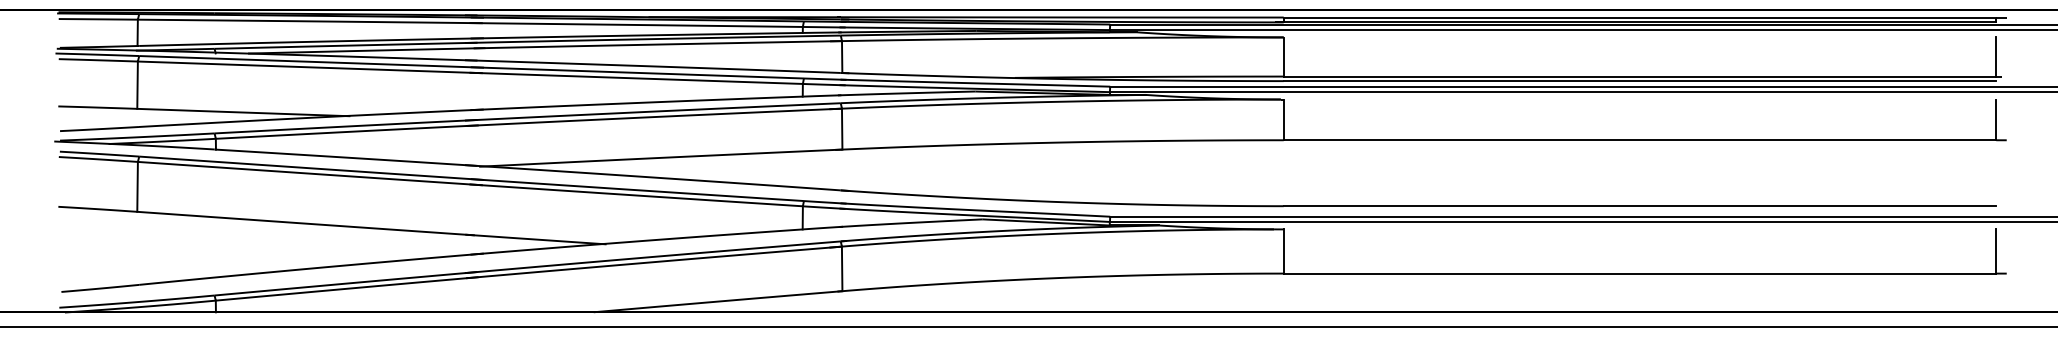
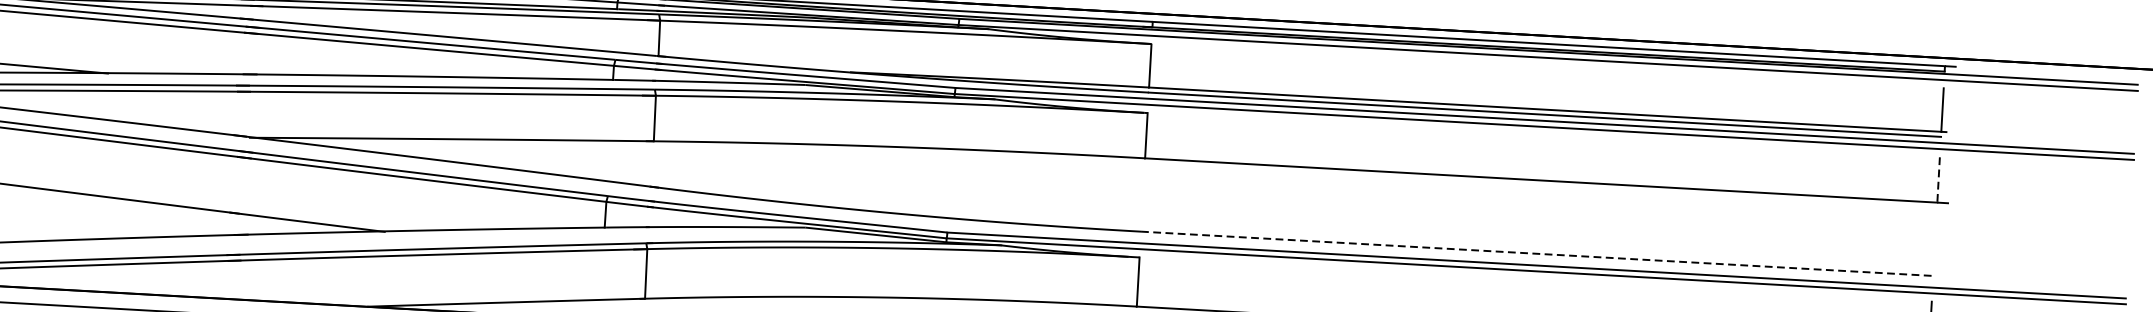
line: (1996, 120) -> (1938, 180), solid -> dashed
line: (1640, 206) -> (1537, 254), solid -> dashed

